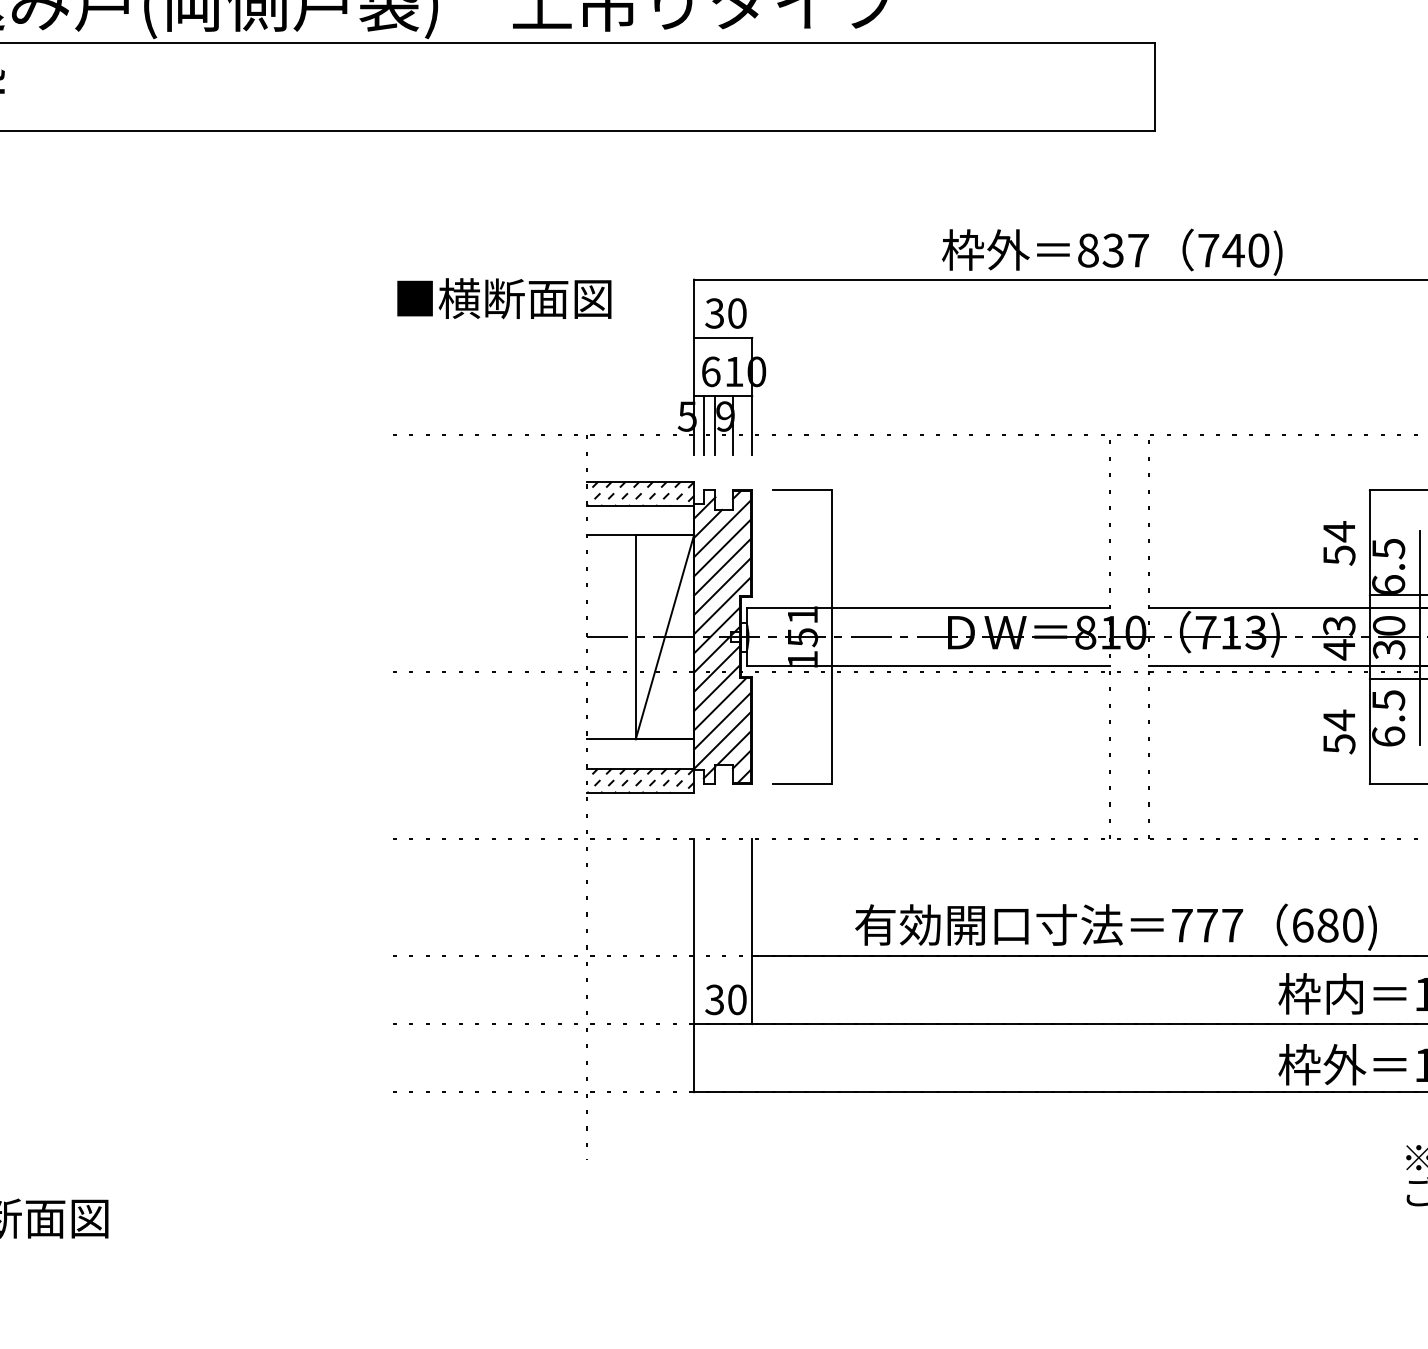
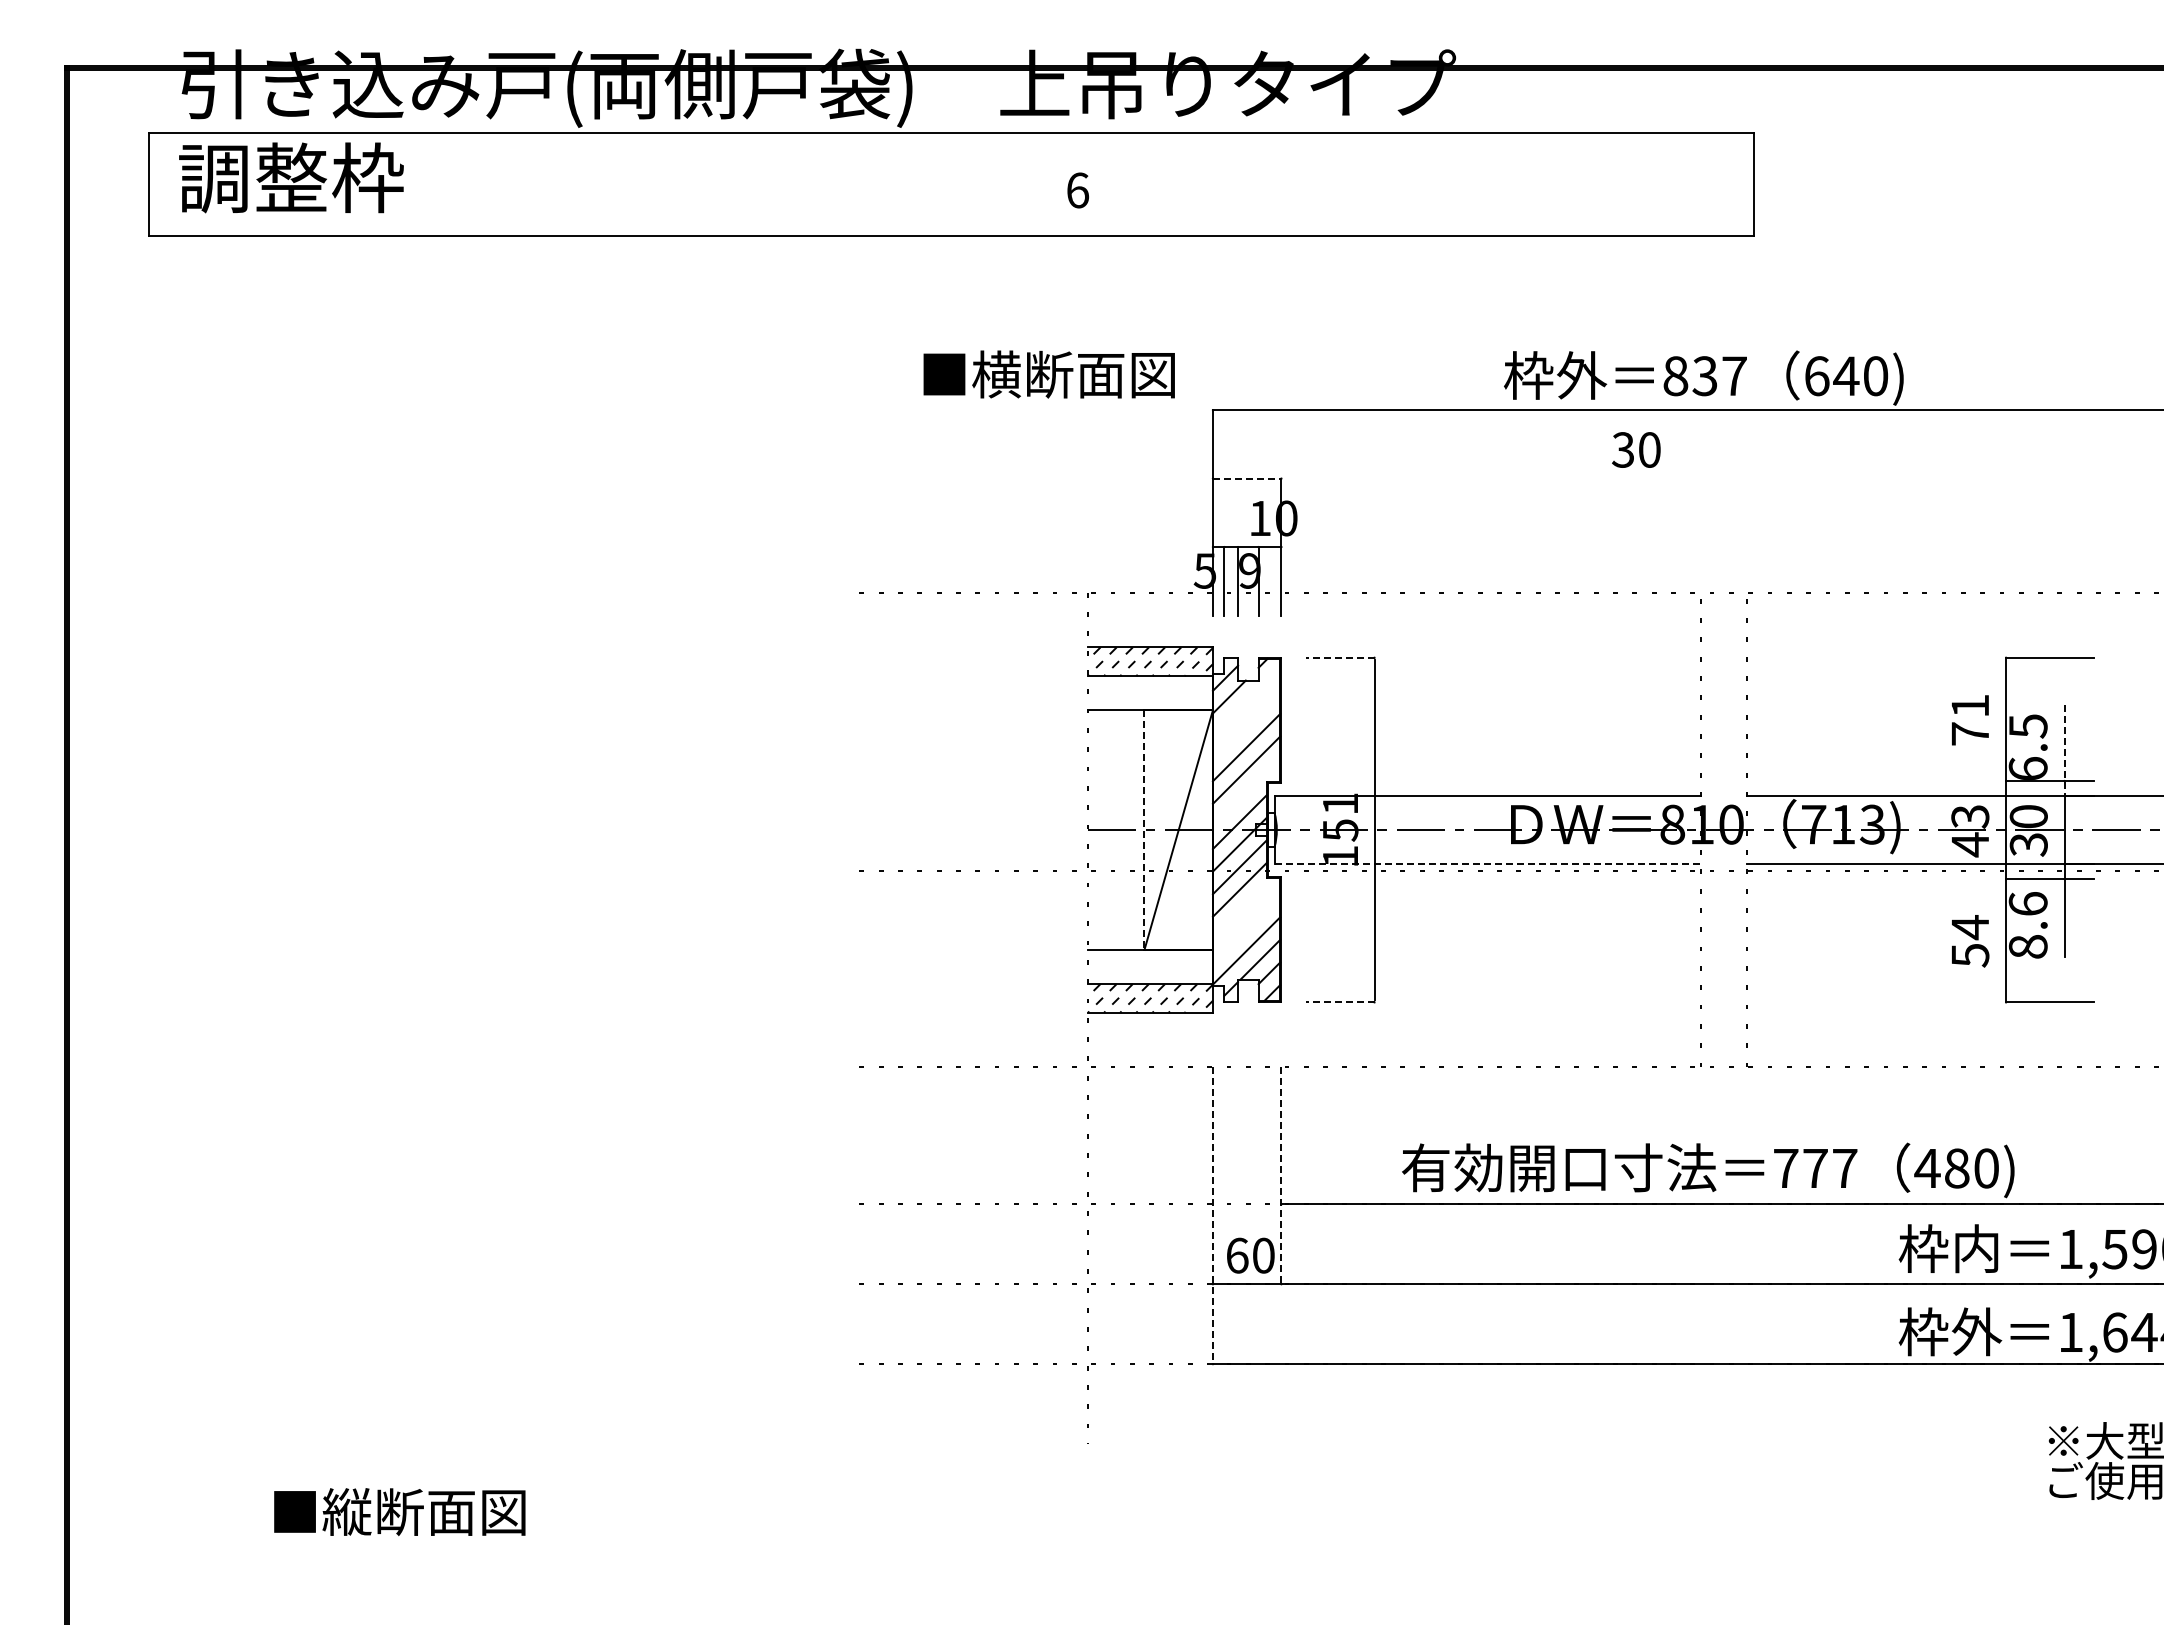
text: (1209, 250) -> (1817, 376), 740) -> 640)
text: (503, 298) -> (1048, 374), moved
text: (726, 313) -> (1636, 449), moved
line: (723, 337) -> (1247, 478), solid -> dashed
text: (710, 371) -> (1077, 190), moved
line: (801, 490) -> (1339, 657), solid -> dashed
line: (722, 528) -> (1246, 702), removed
text: (1339, 543) -> (1970, 719), 54 -> 71
line: (722, 547) -> (1246, 724), removed
line: (1419, 569) -> (2064, 750), solid -> dashed
line: (722, 605) -> (1246, 792), removed
line: (635, 637) -> (1144, 830), solid -> dashed
line: (928, 666) -> (1488, 864), solid -> dashed
line: (720, 704) -> (1243, 908), removed
text: (1387, 718) -> (2027, 925), 6.5 -> 8.6
line: (722, 720) -> (1246, 927), removed
line: (801, 784) -> (1339, 1002), solid -> dashed
text: (1302, 925) -> (1927, 1168), 680) -> 480)
line: (752, 932) -> (1281, 1176), solid -> dashed
line: (693, 966) -> (1212, 1216), solid -> dashed
text: (714, 999) -> (1237, 1255), 30 -> 60

